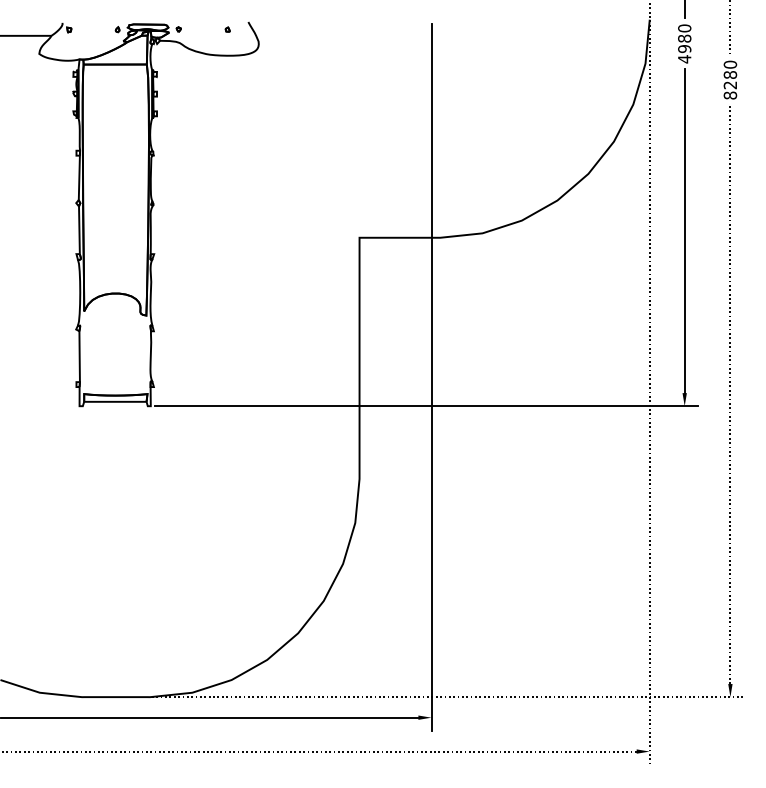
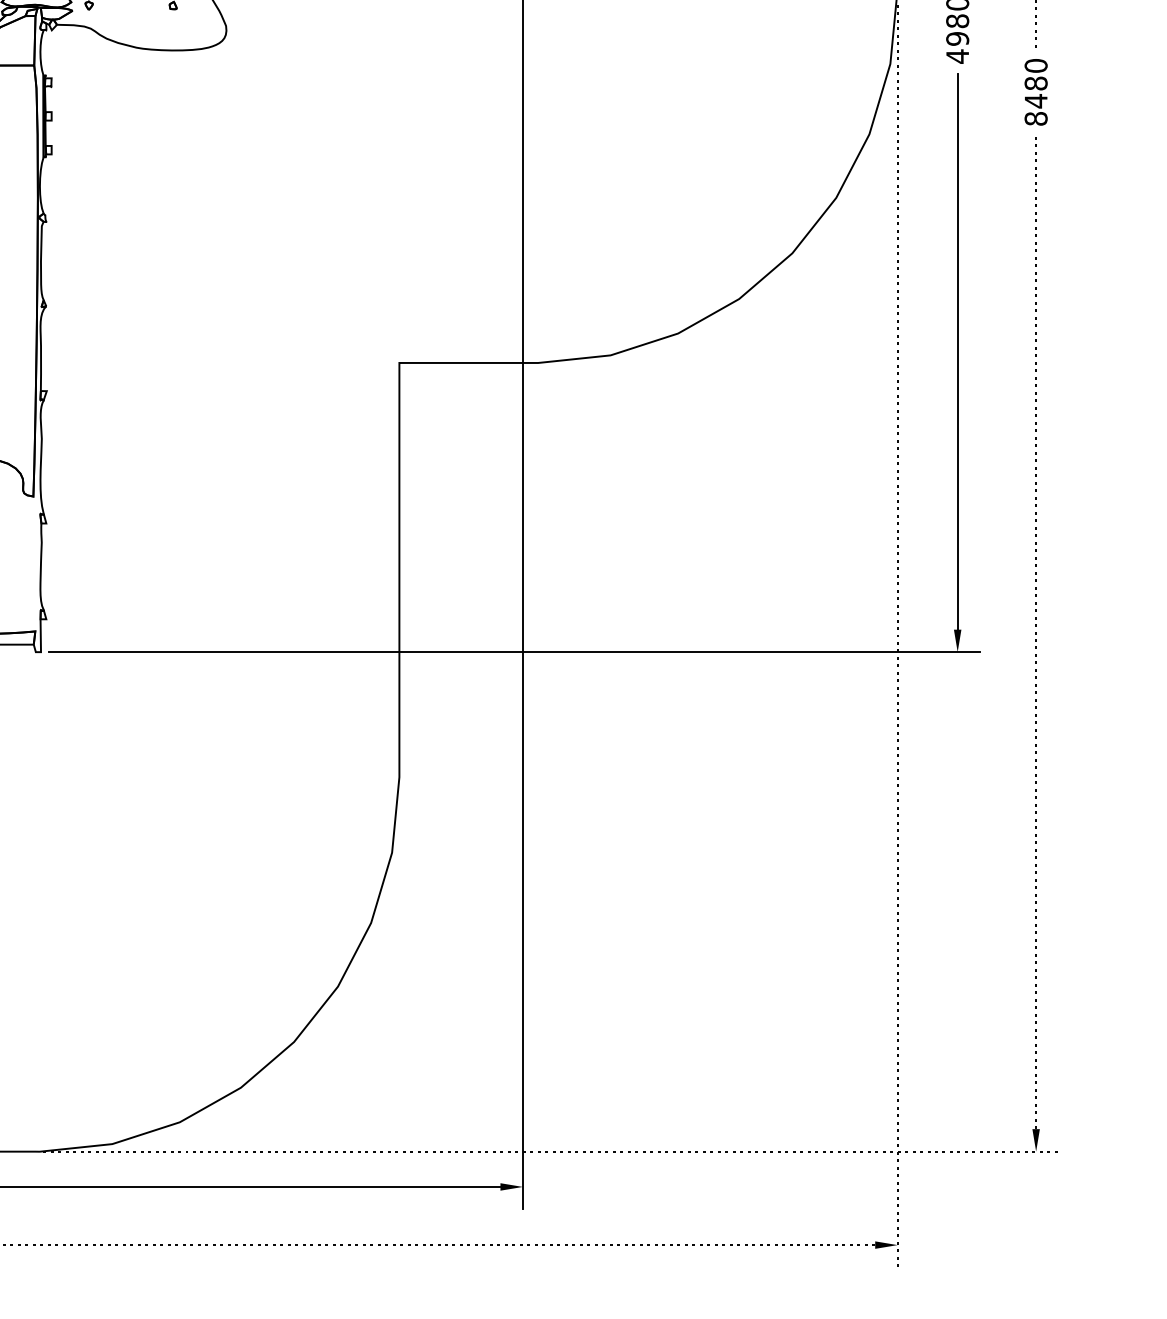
text: (729, 85) -> (1034, 101), 8280 -> 8480

